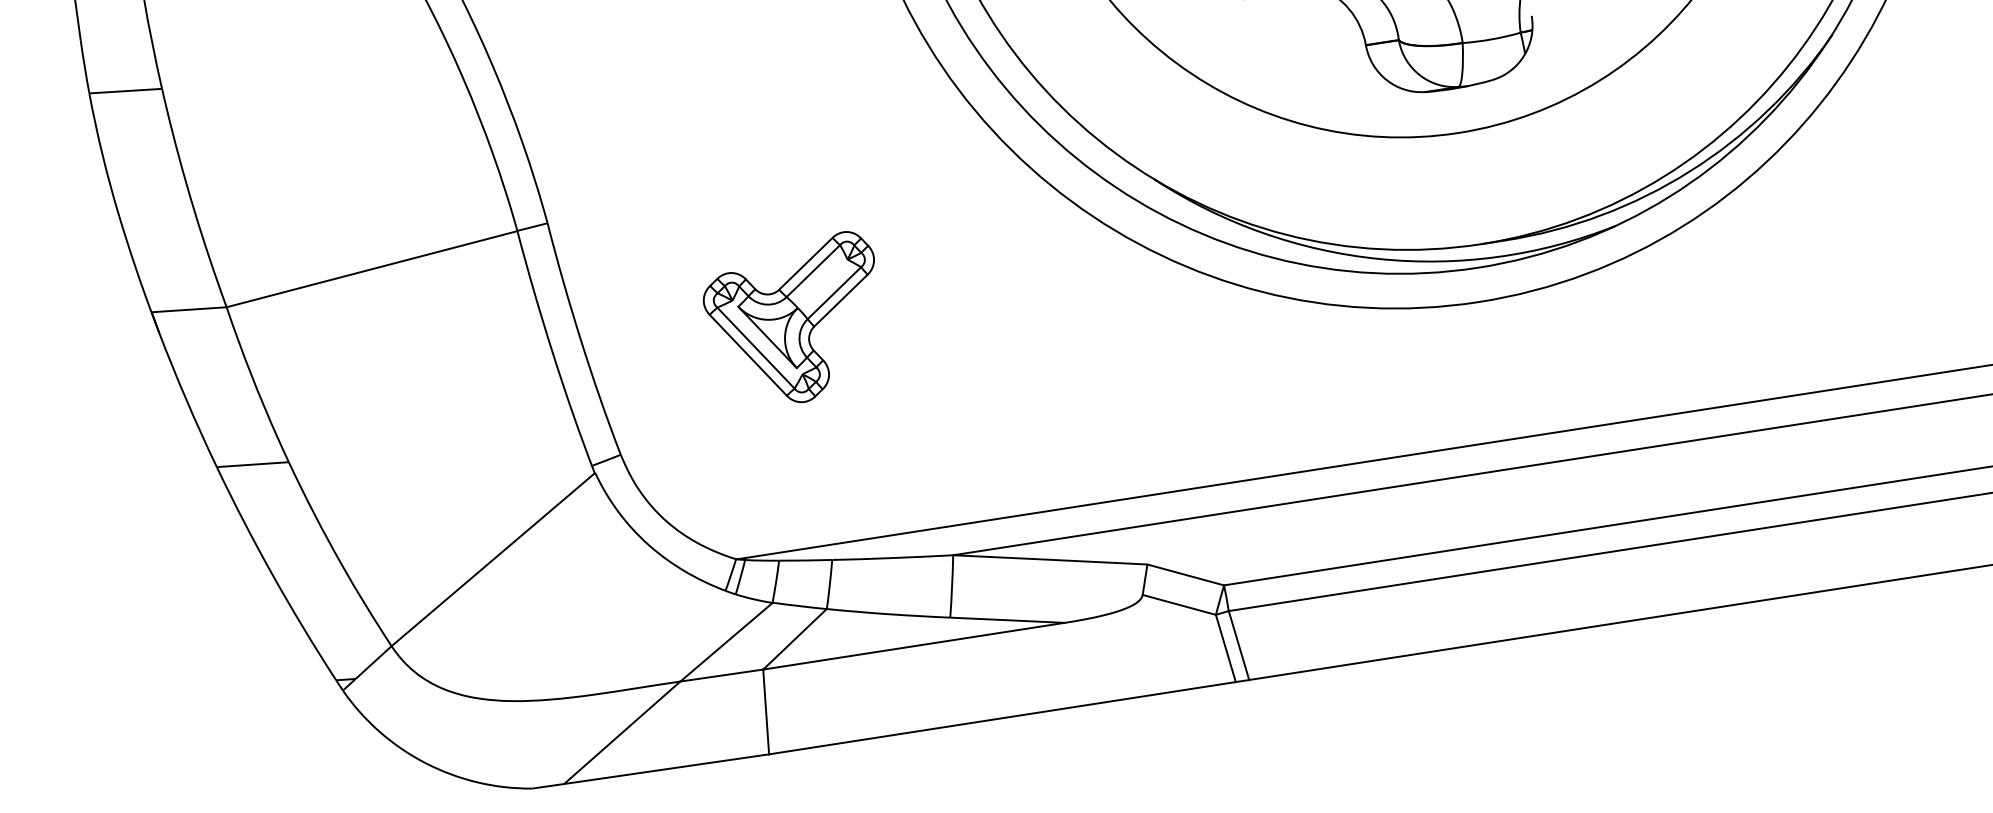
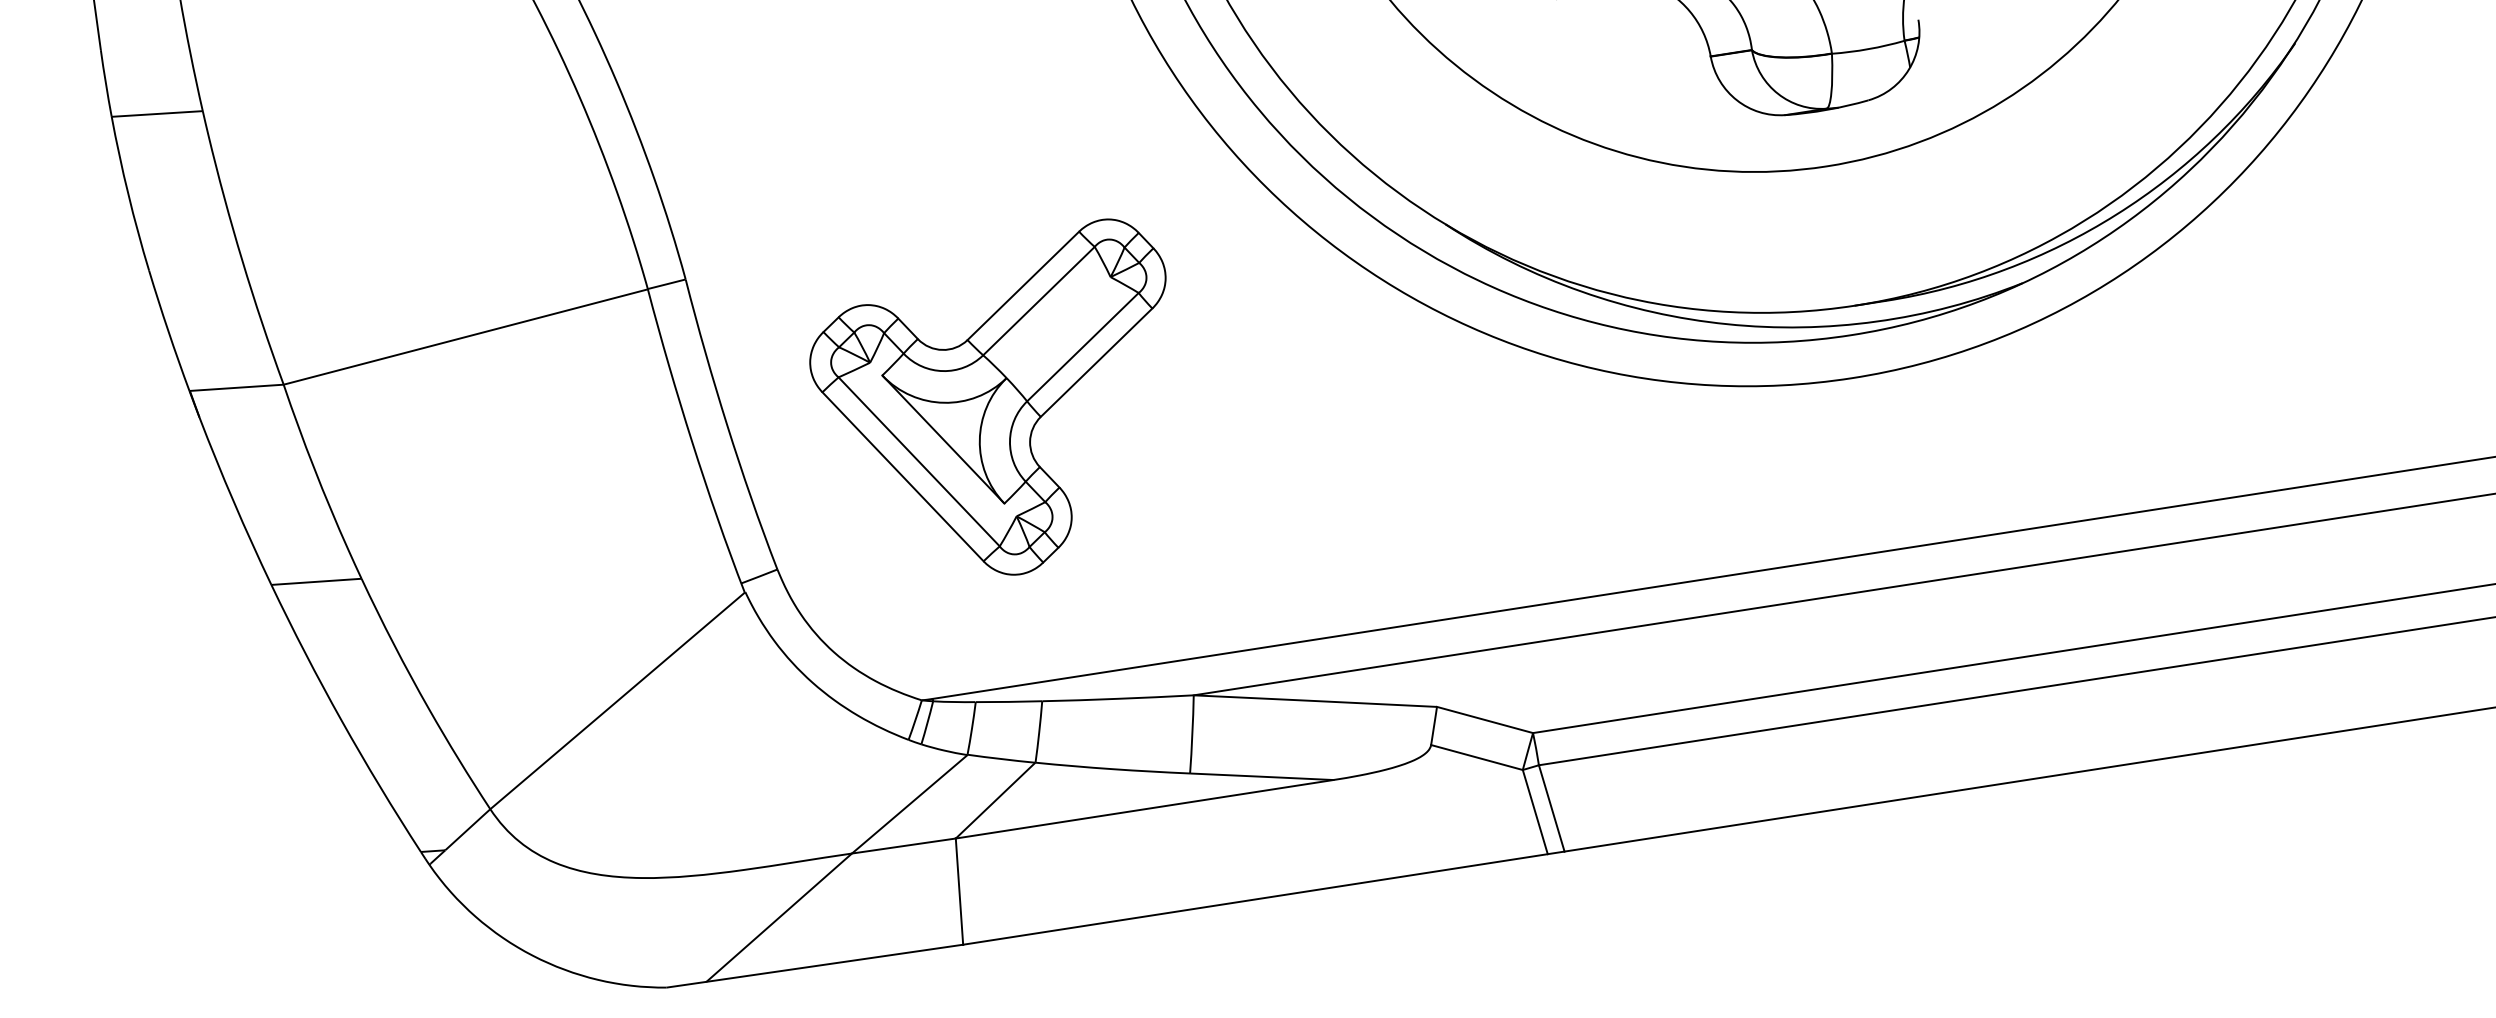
part: (788, 316) -> (987, 396), size x1.67

